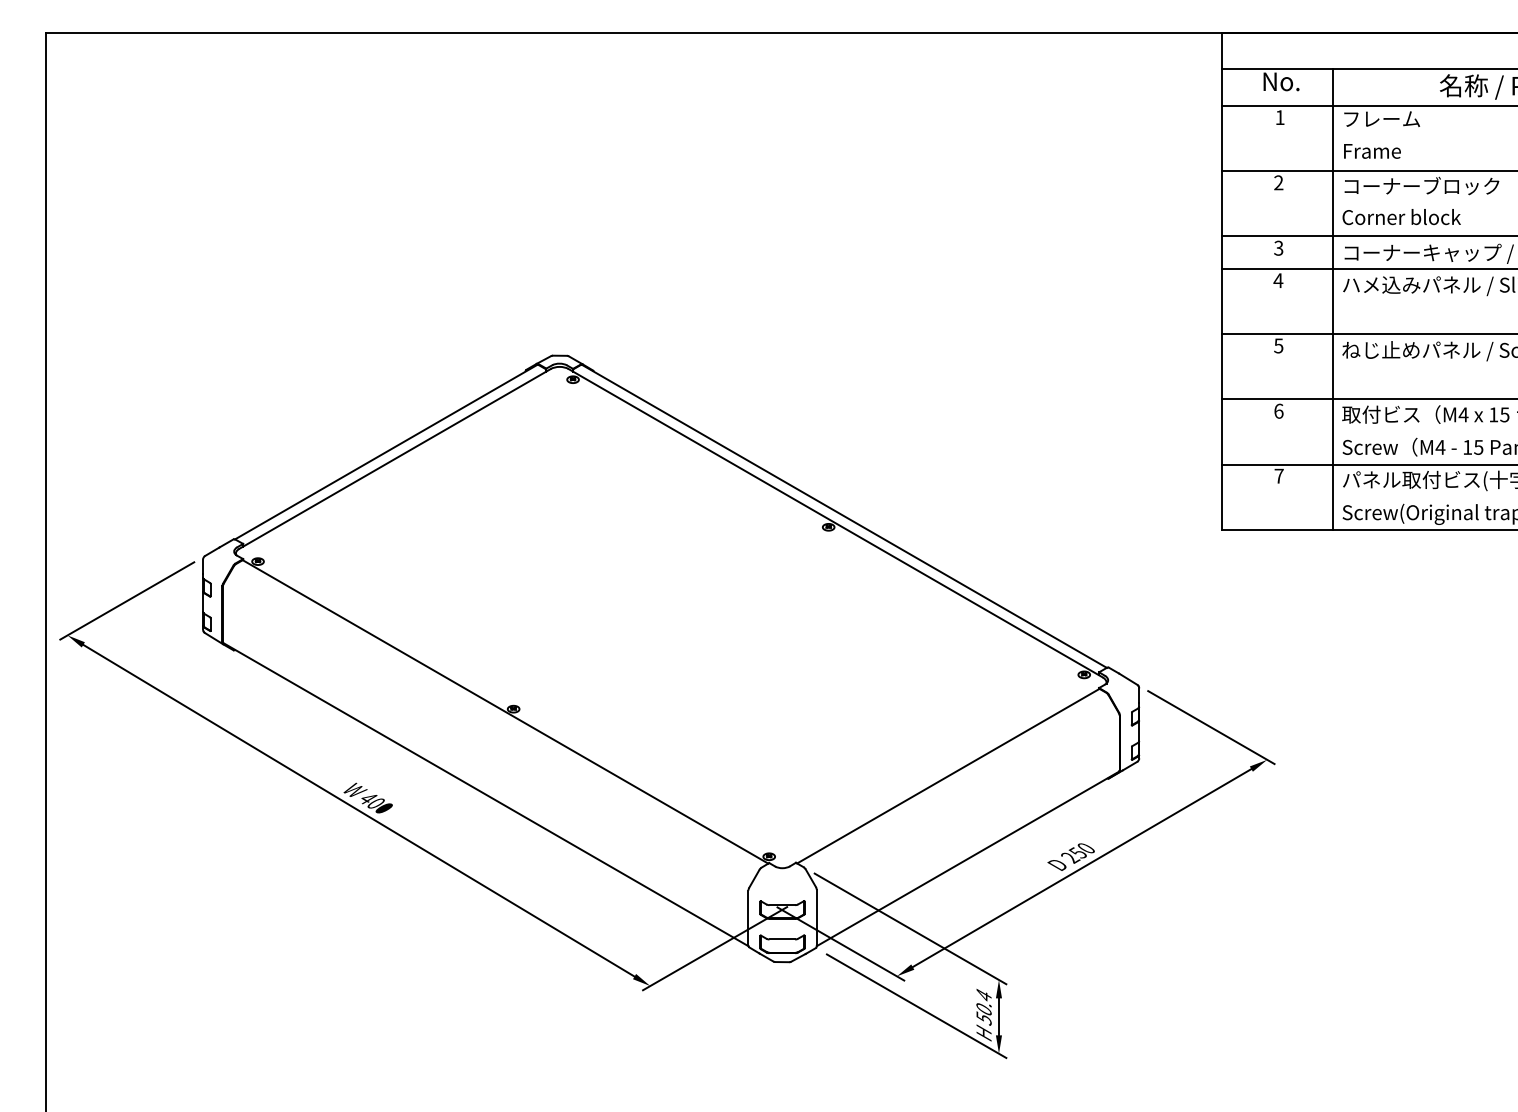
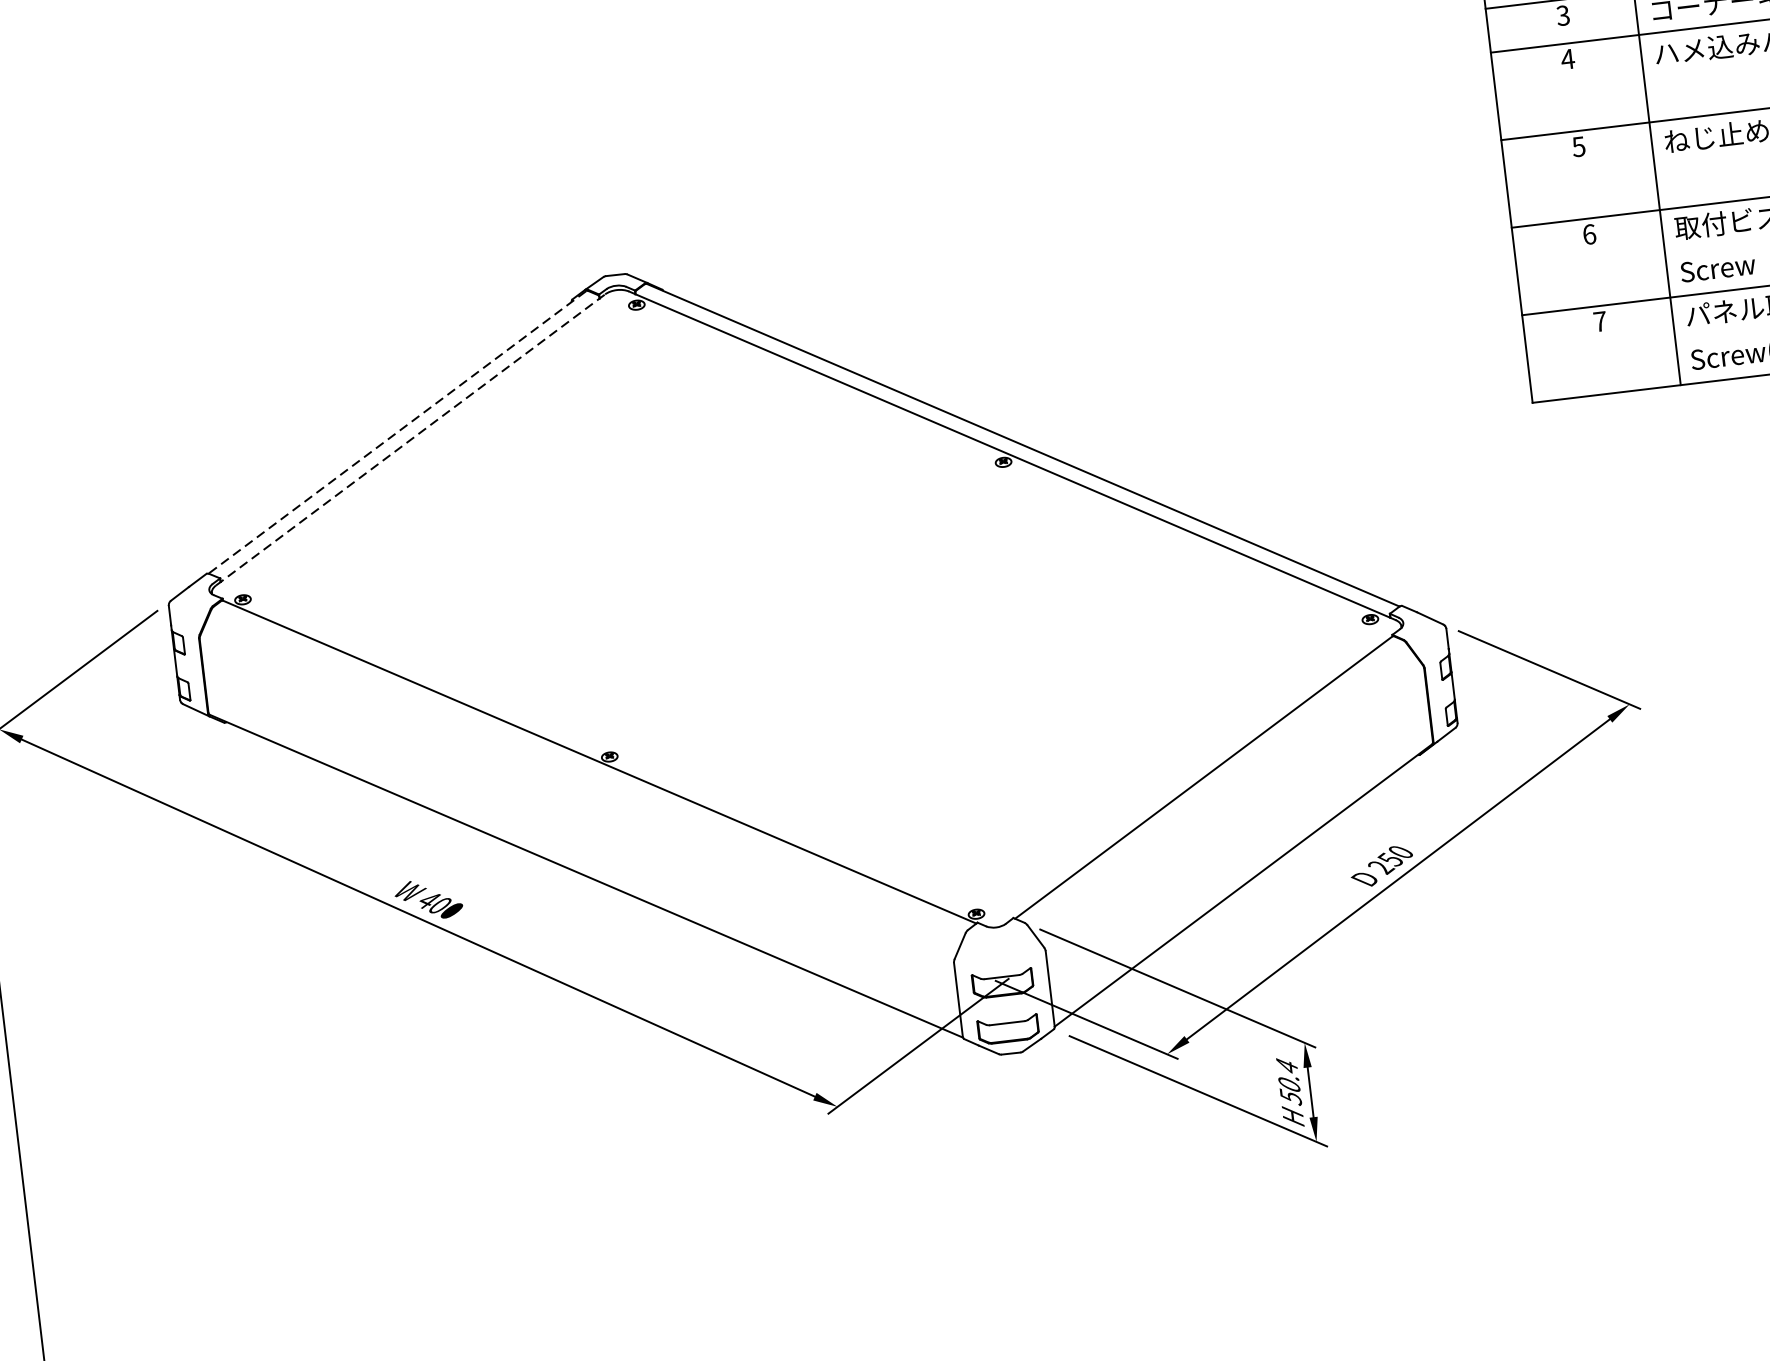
line: (385, 452) -> (396, 432), solid -> dashed
line: (395, 458) -> (411, 439), solid -> dashed

